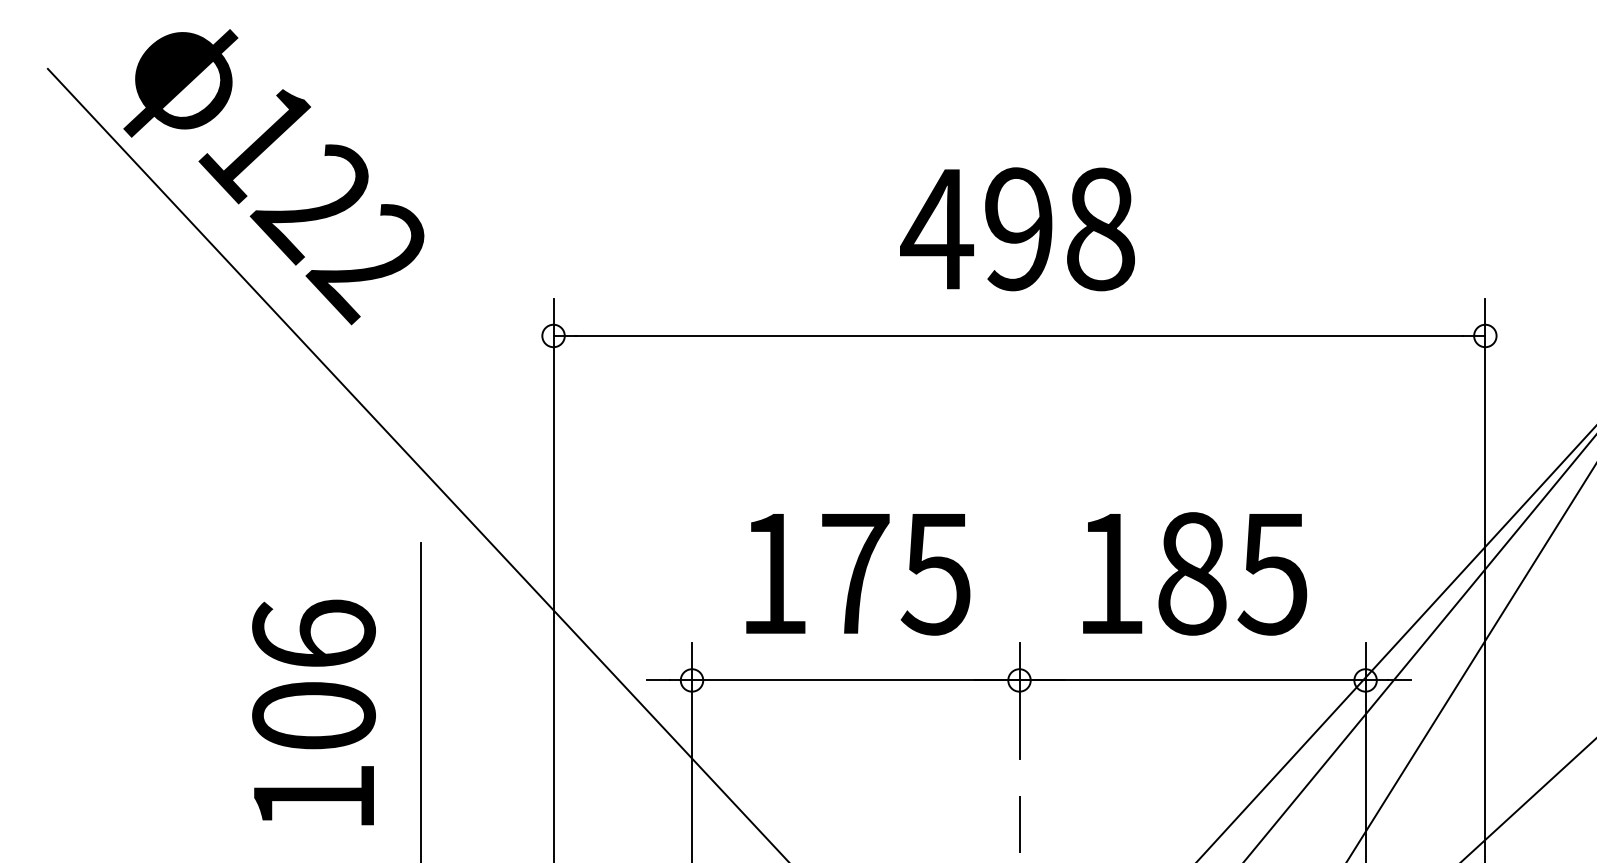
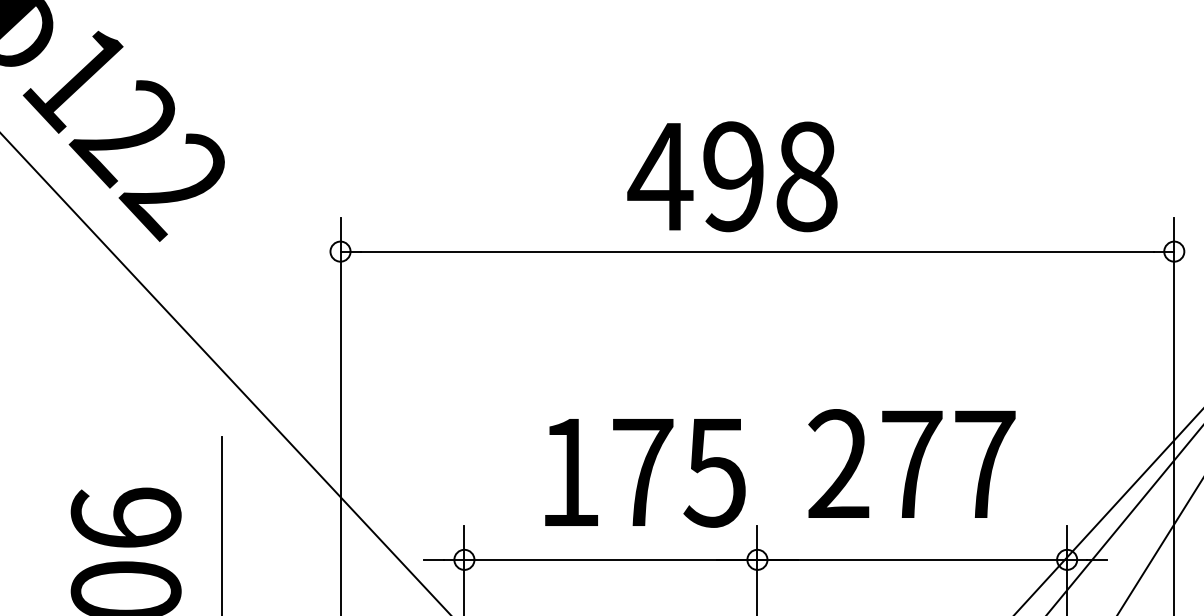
text: (1017, 229) -> (732, 176), moved
text: (1191, 573) -> (911, 464), 185 -> 277
text: (858, 574) -> (645, 473), moved

